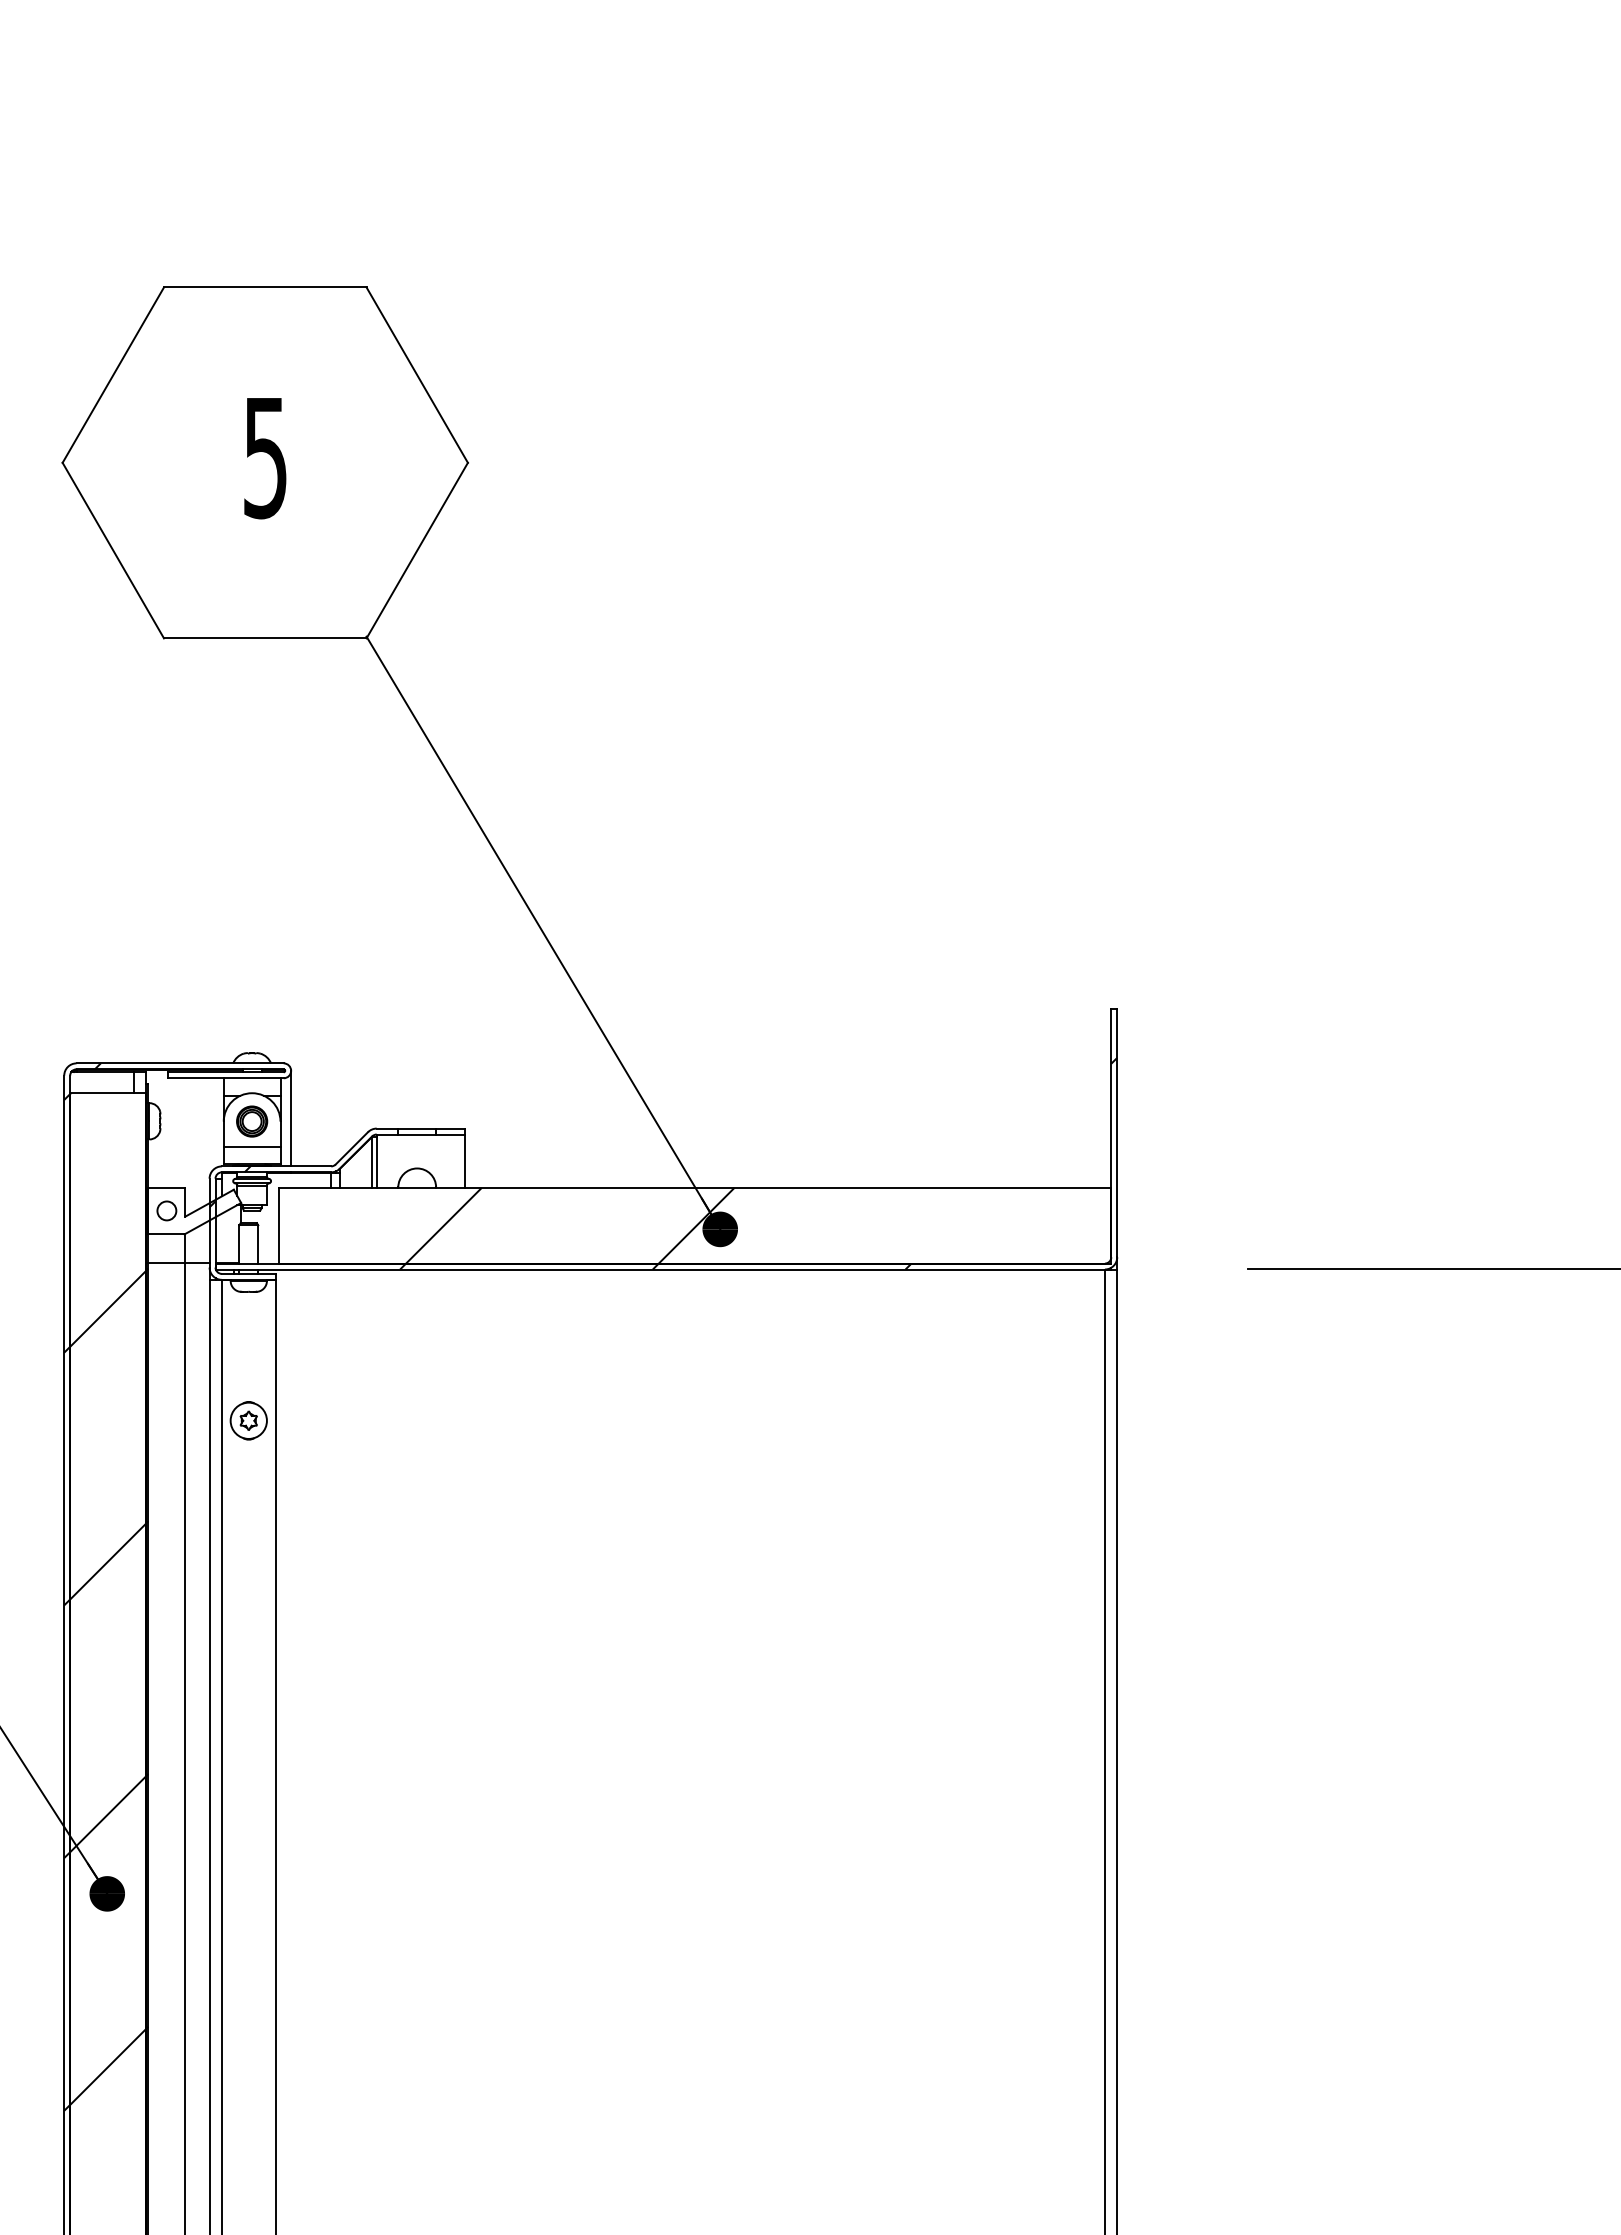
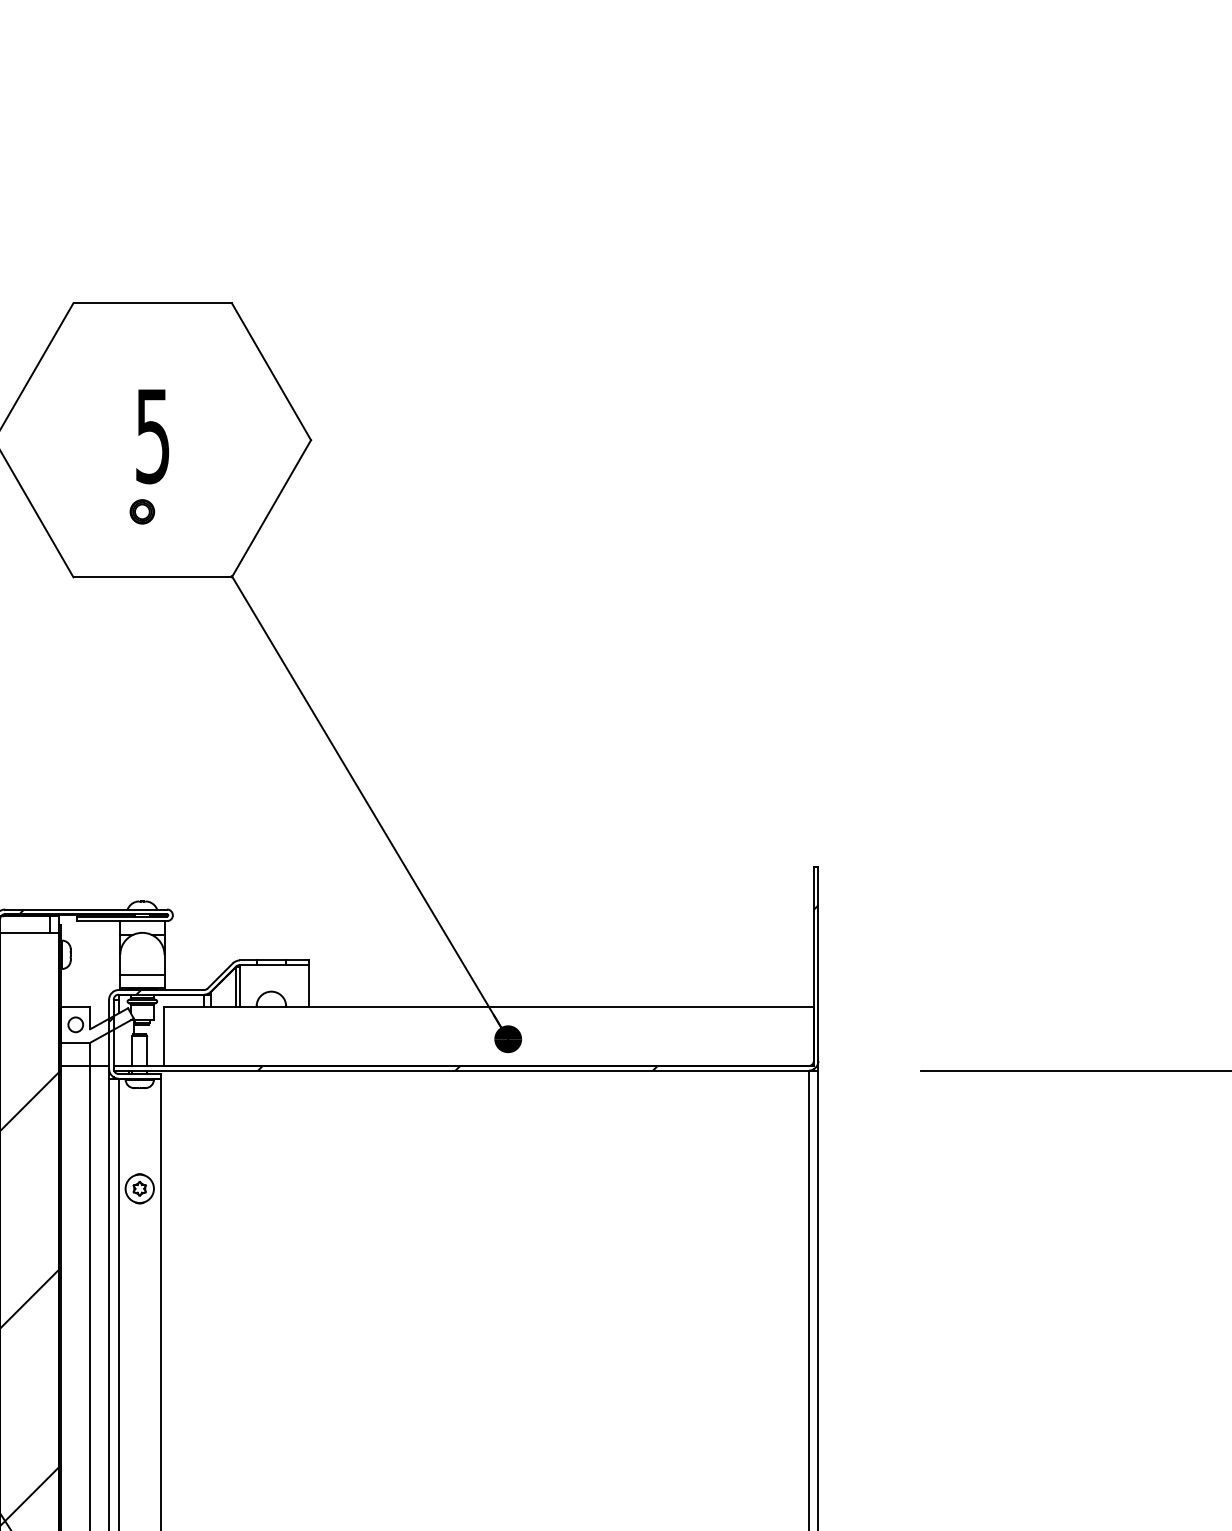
line: (291, 1118) -> (173, 952), removed
part: (252, 1121) -> (142, 511), moved
hatch: (570, 1225) -> (391, 1036), removed

